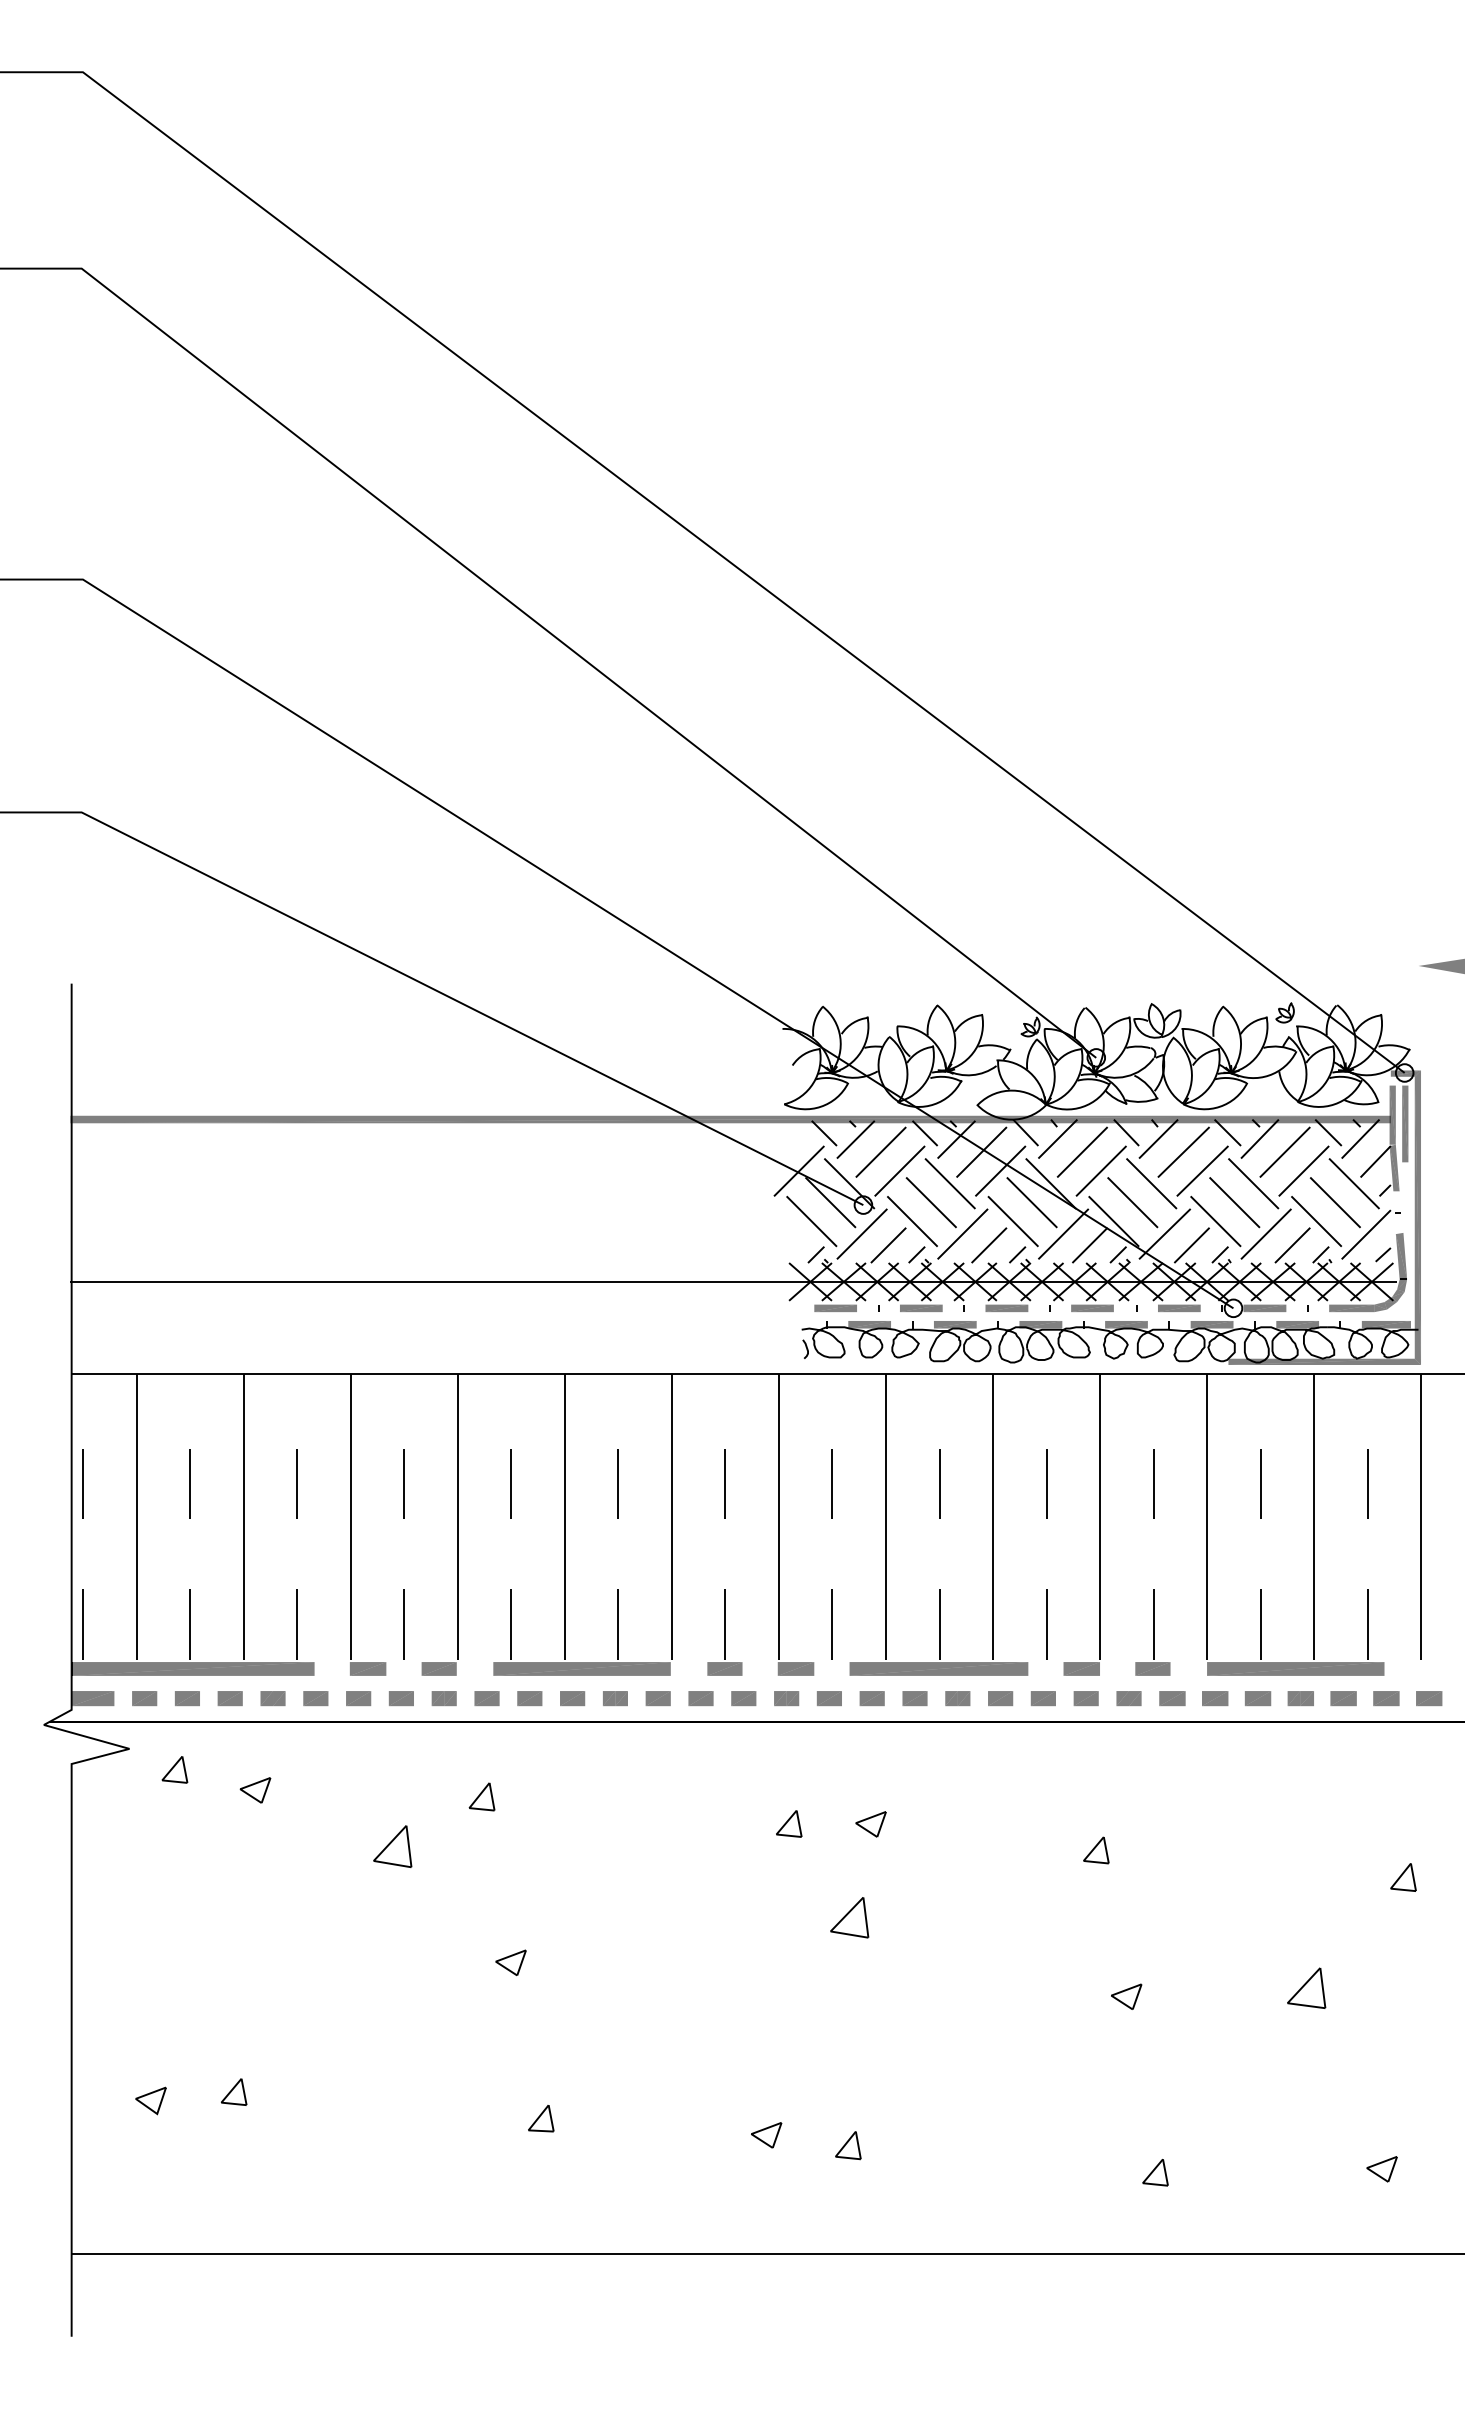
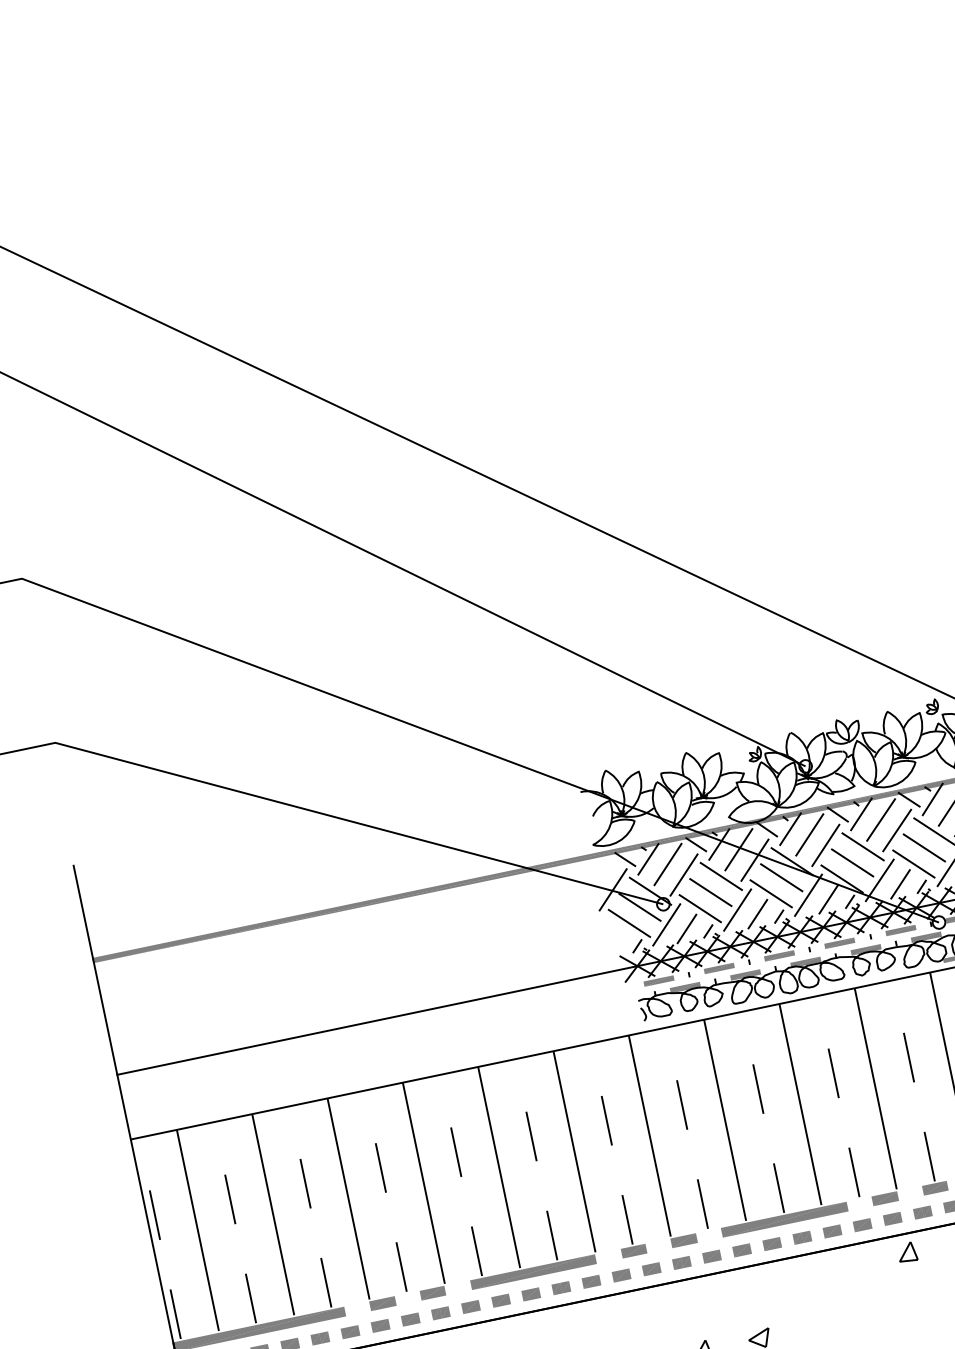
part: (1096, 1850) -> (907, 1252), moved

